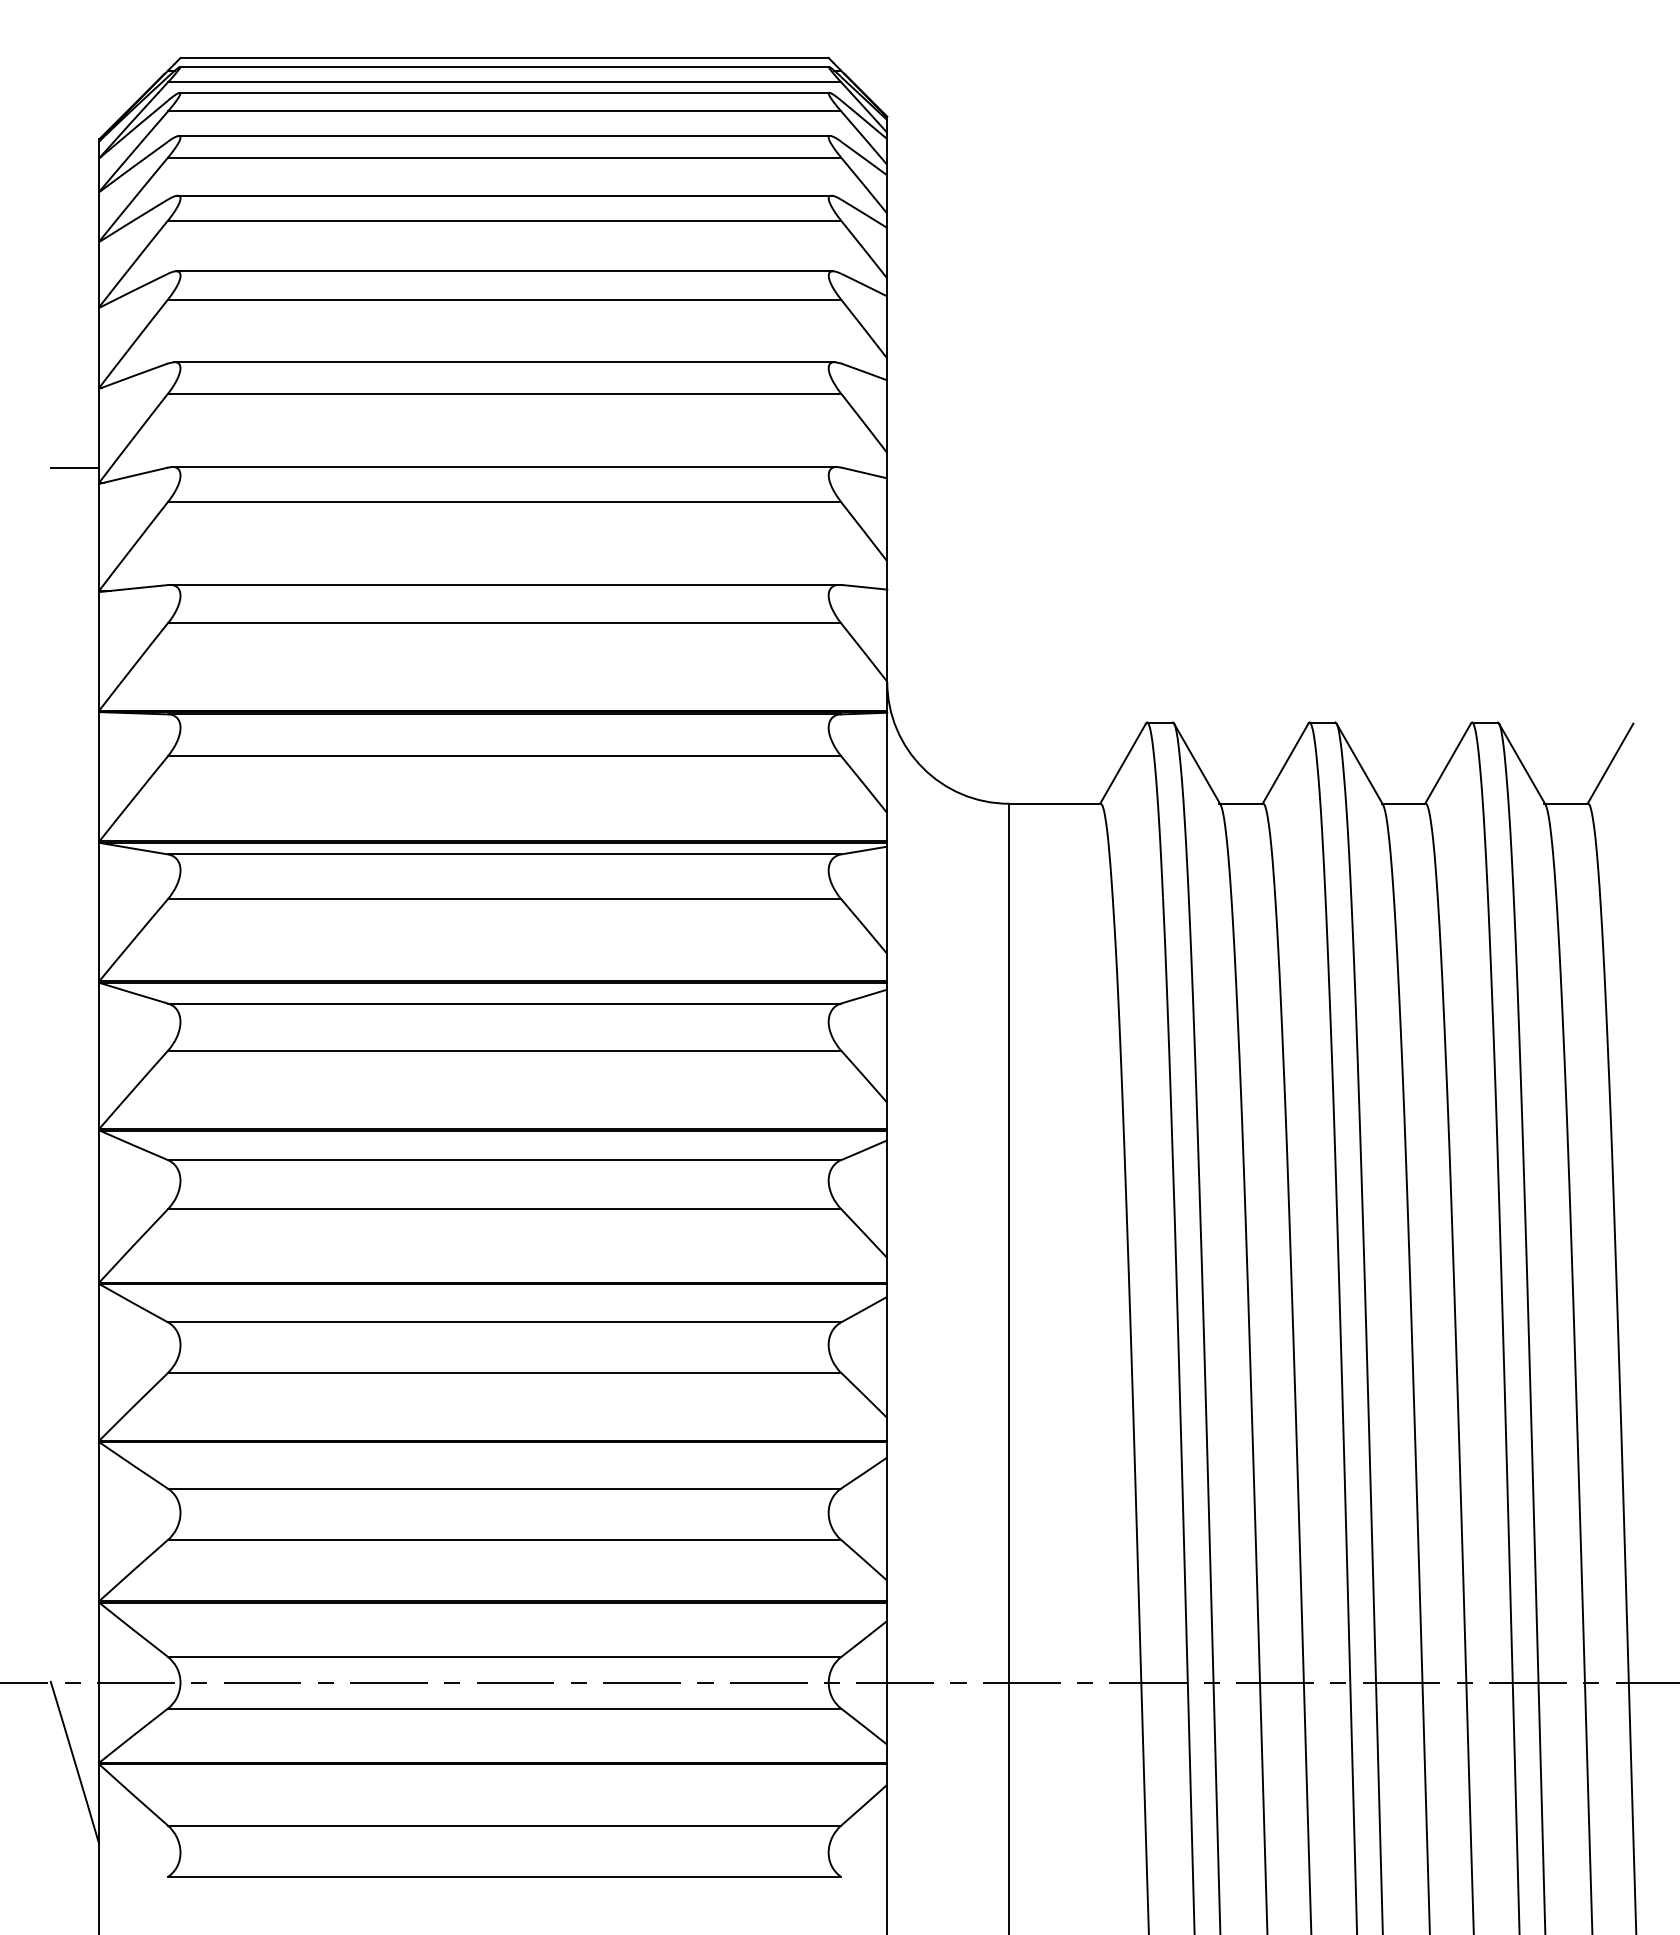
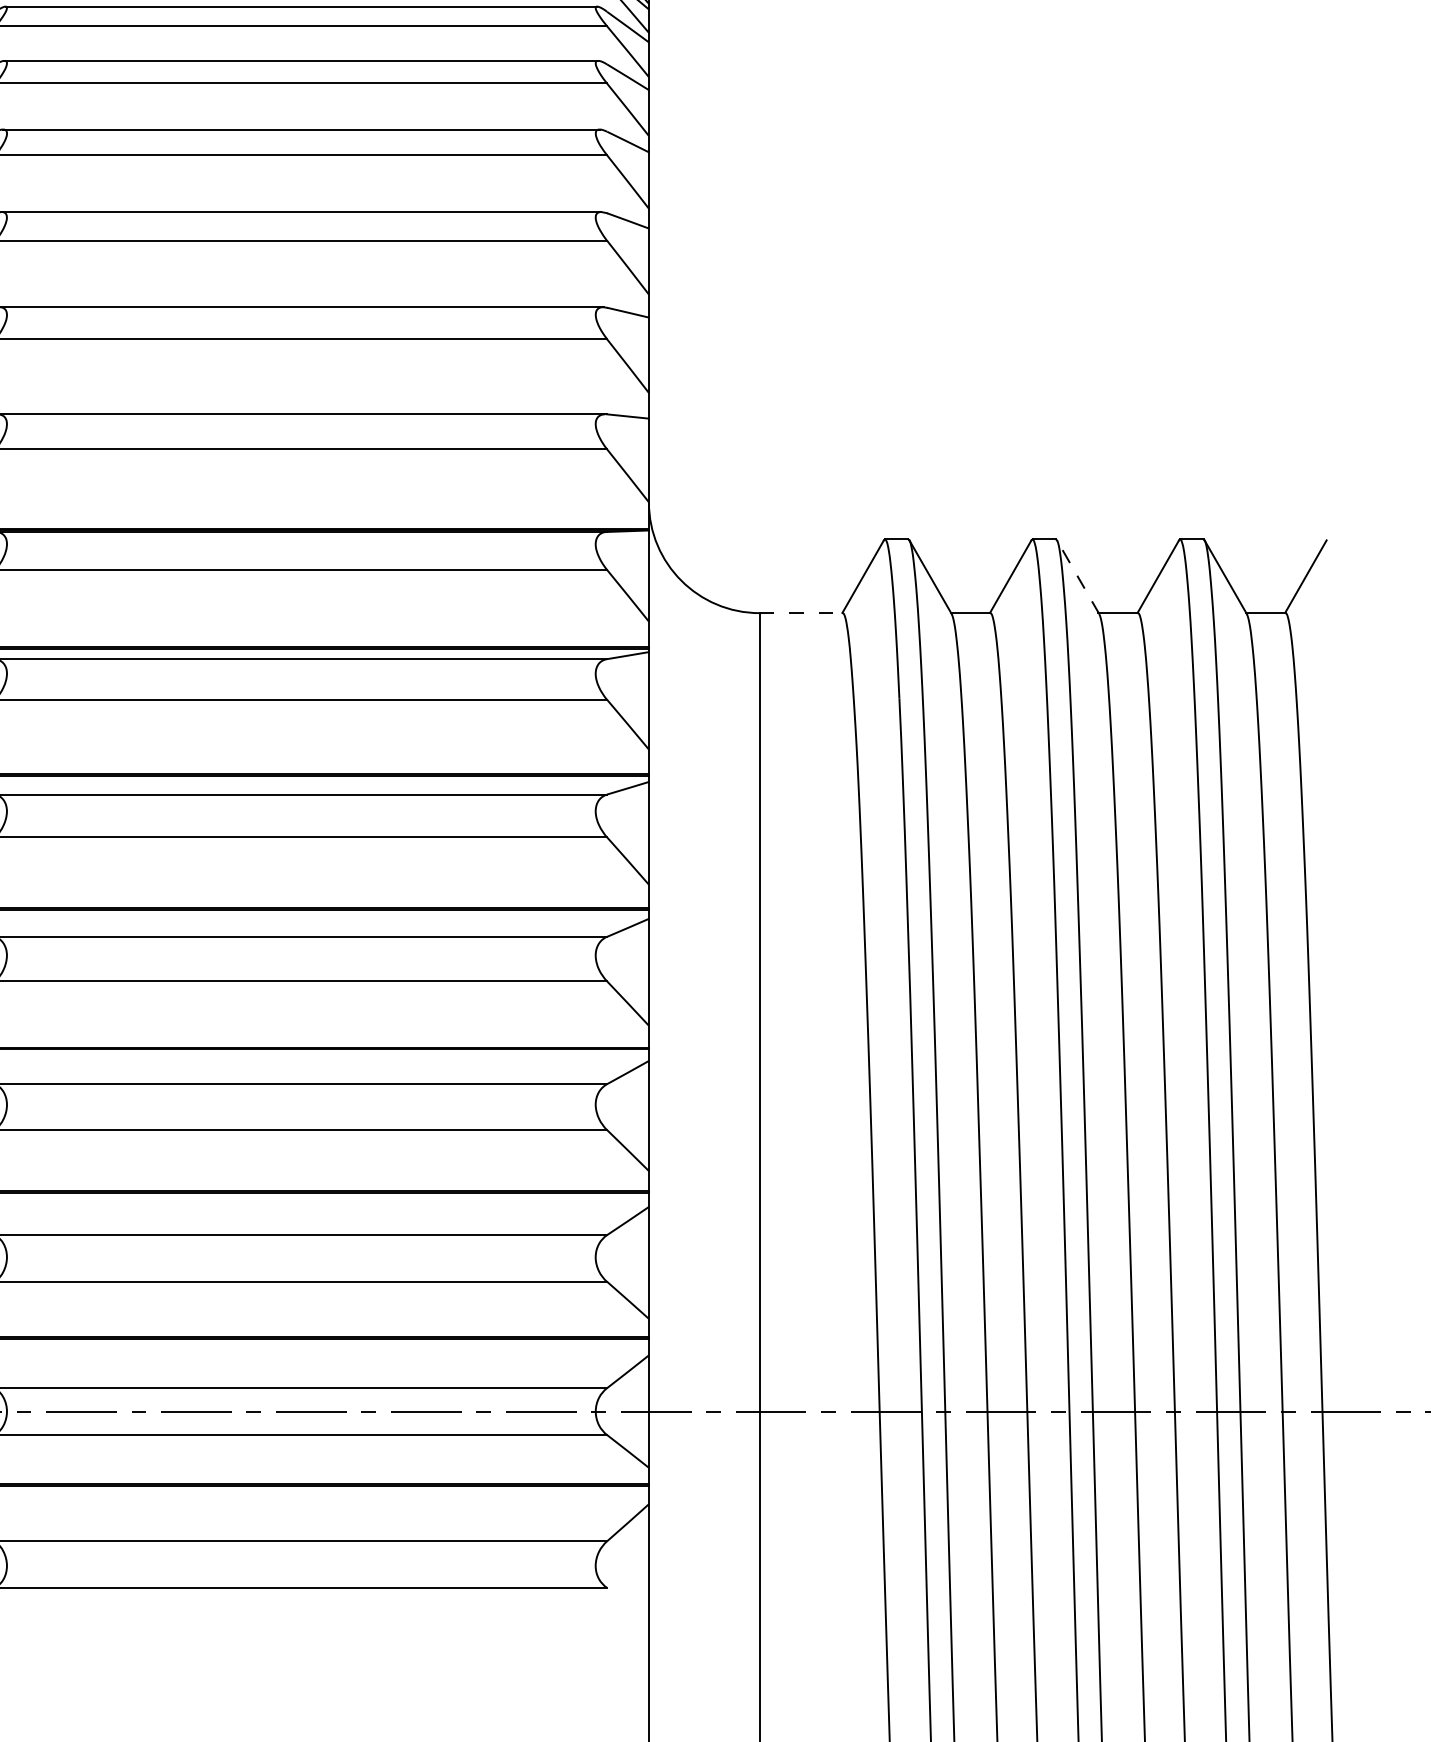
line: (1359, 764) -> (1077, 577), solid -> dashed
line: (1054, 803) -> (800, 612), solid -> dashed

